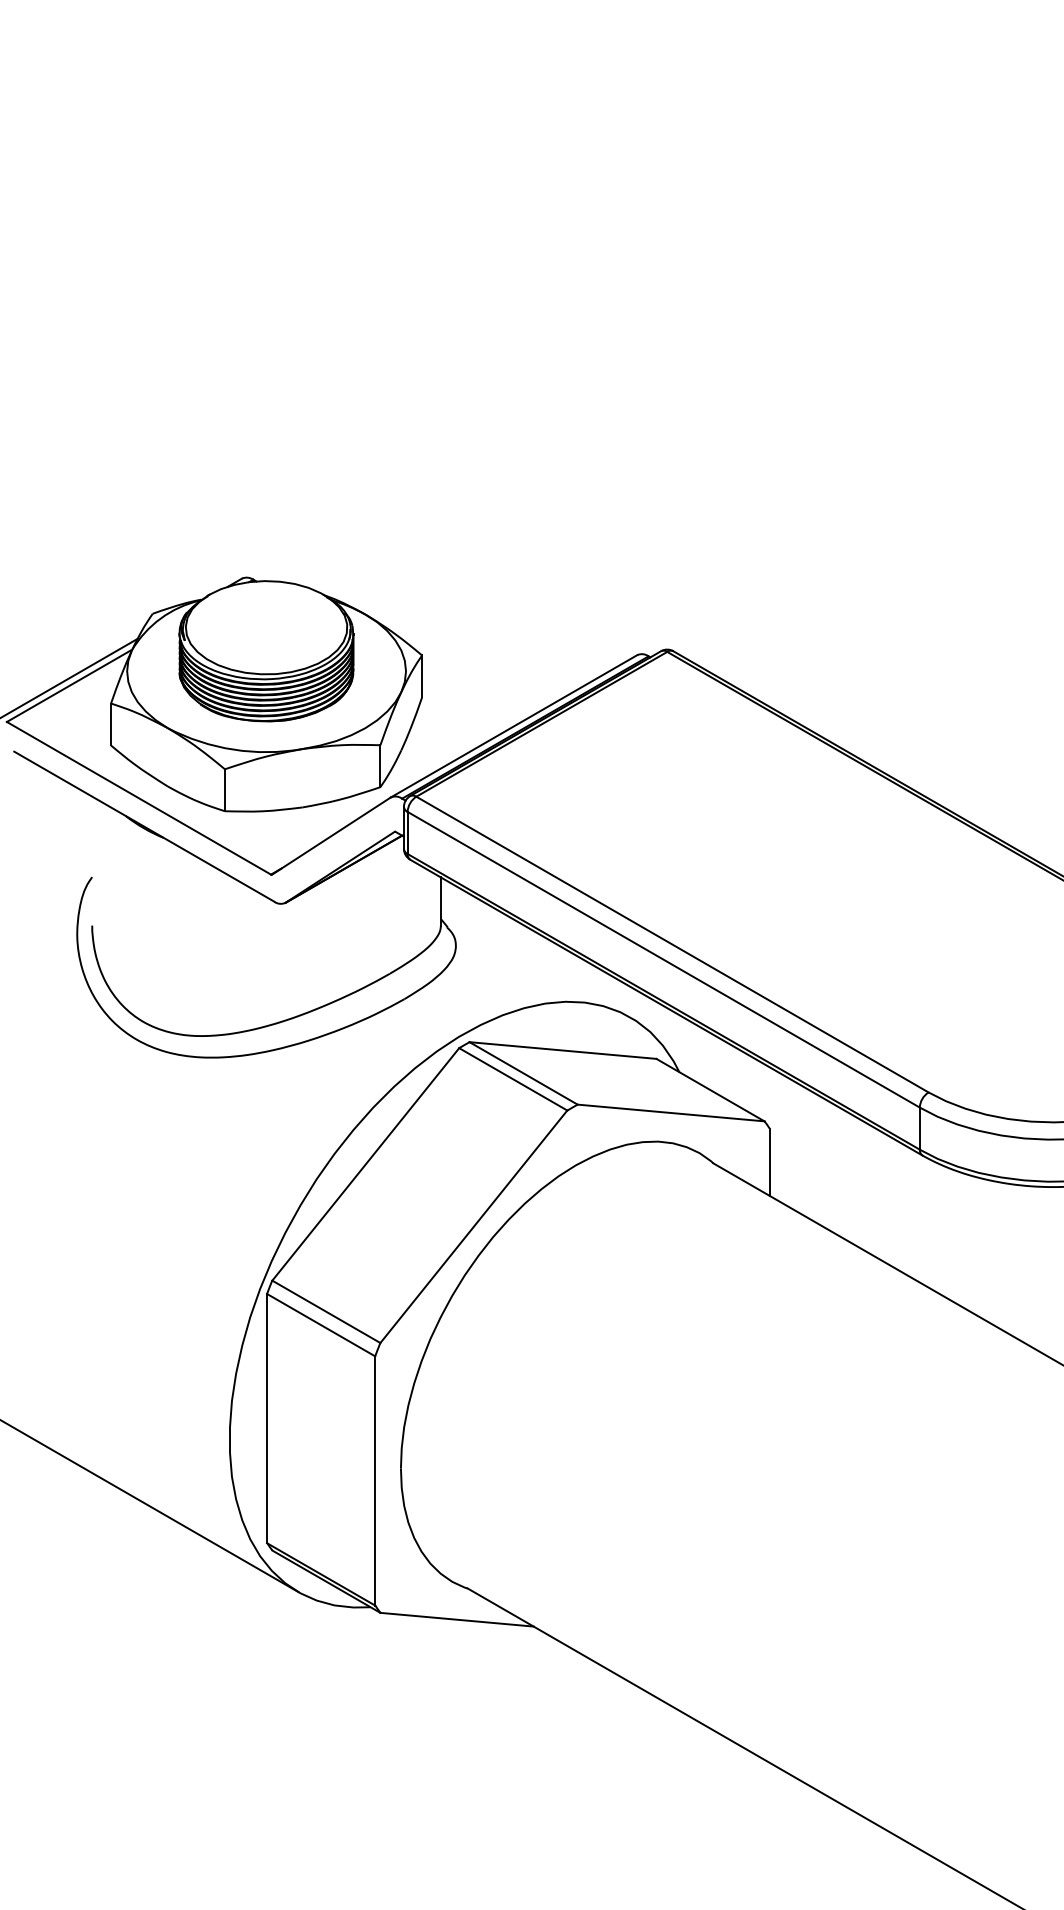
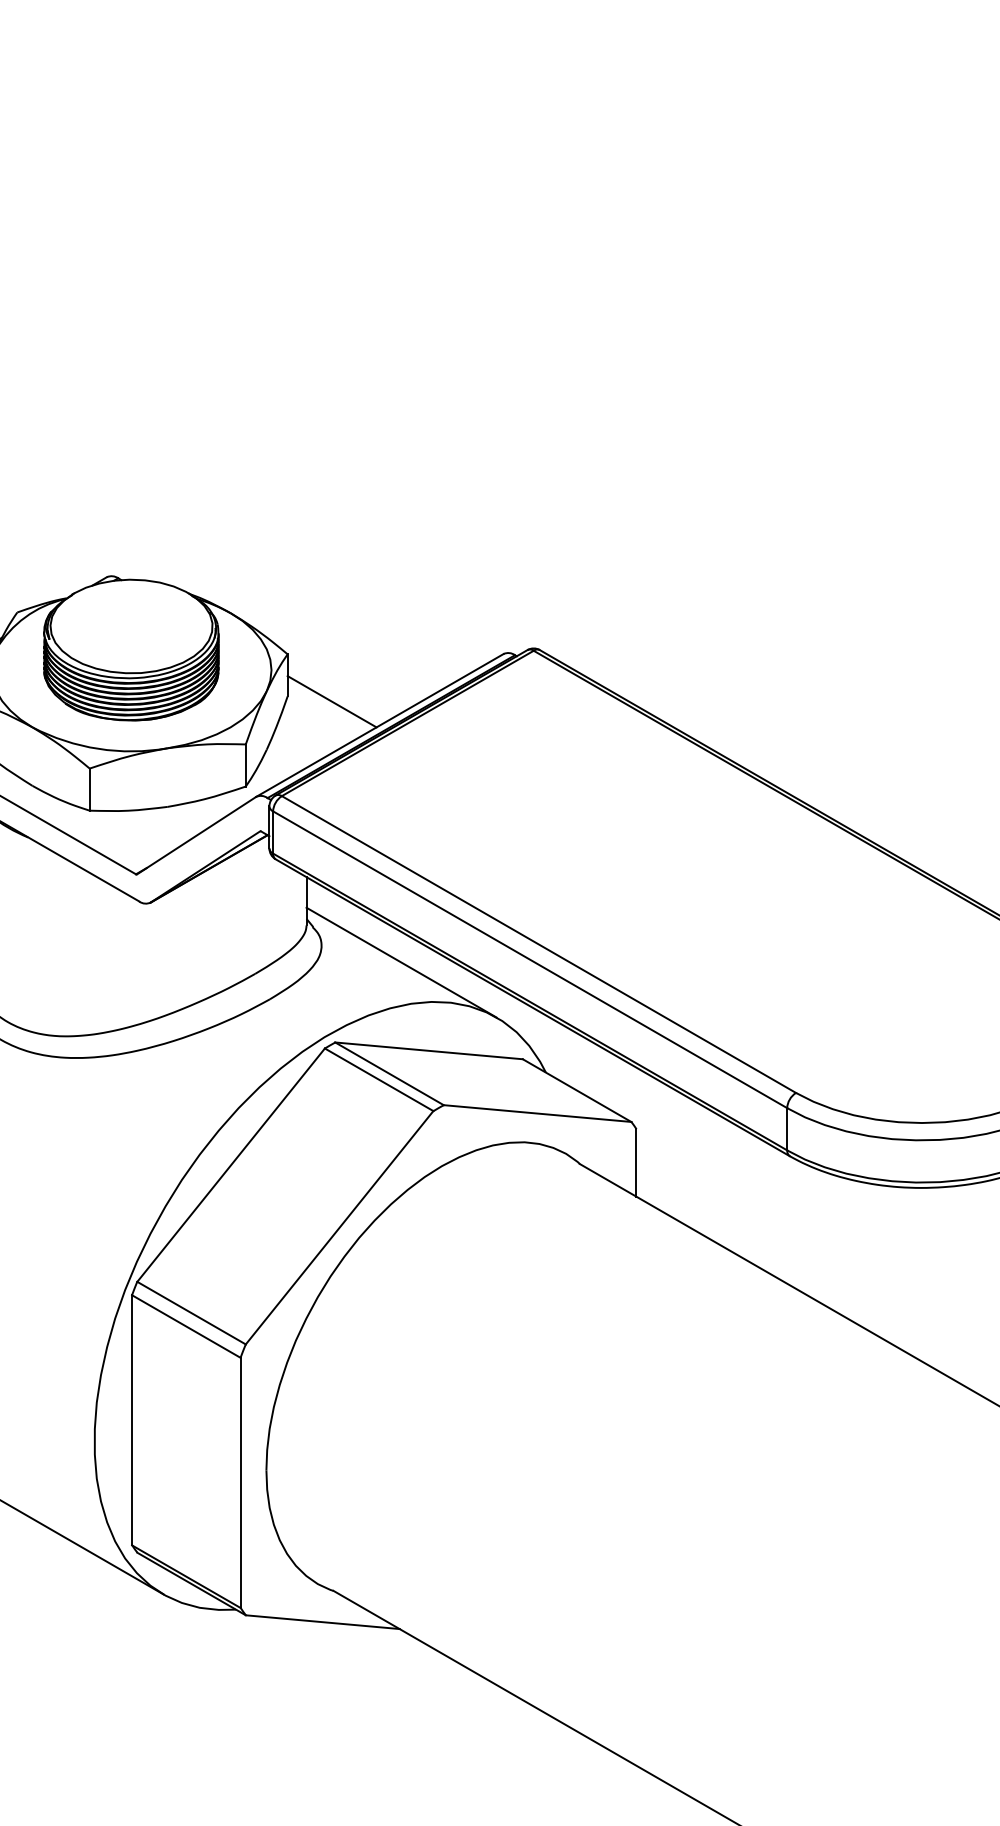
line: (466, 702) -> (332, 701), added
line: (535, 962) -> (401, 962), added

